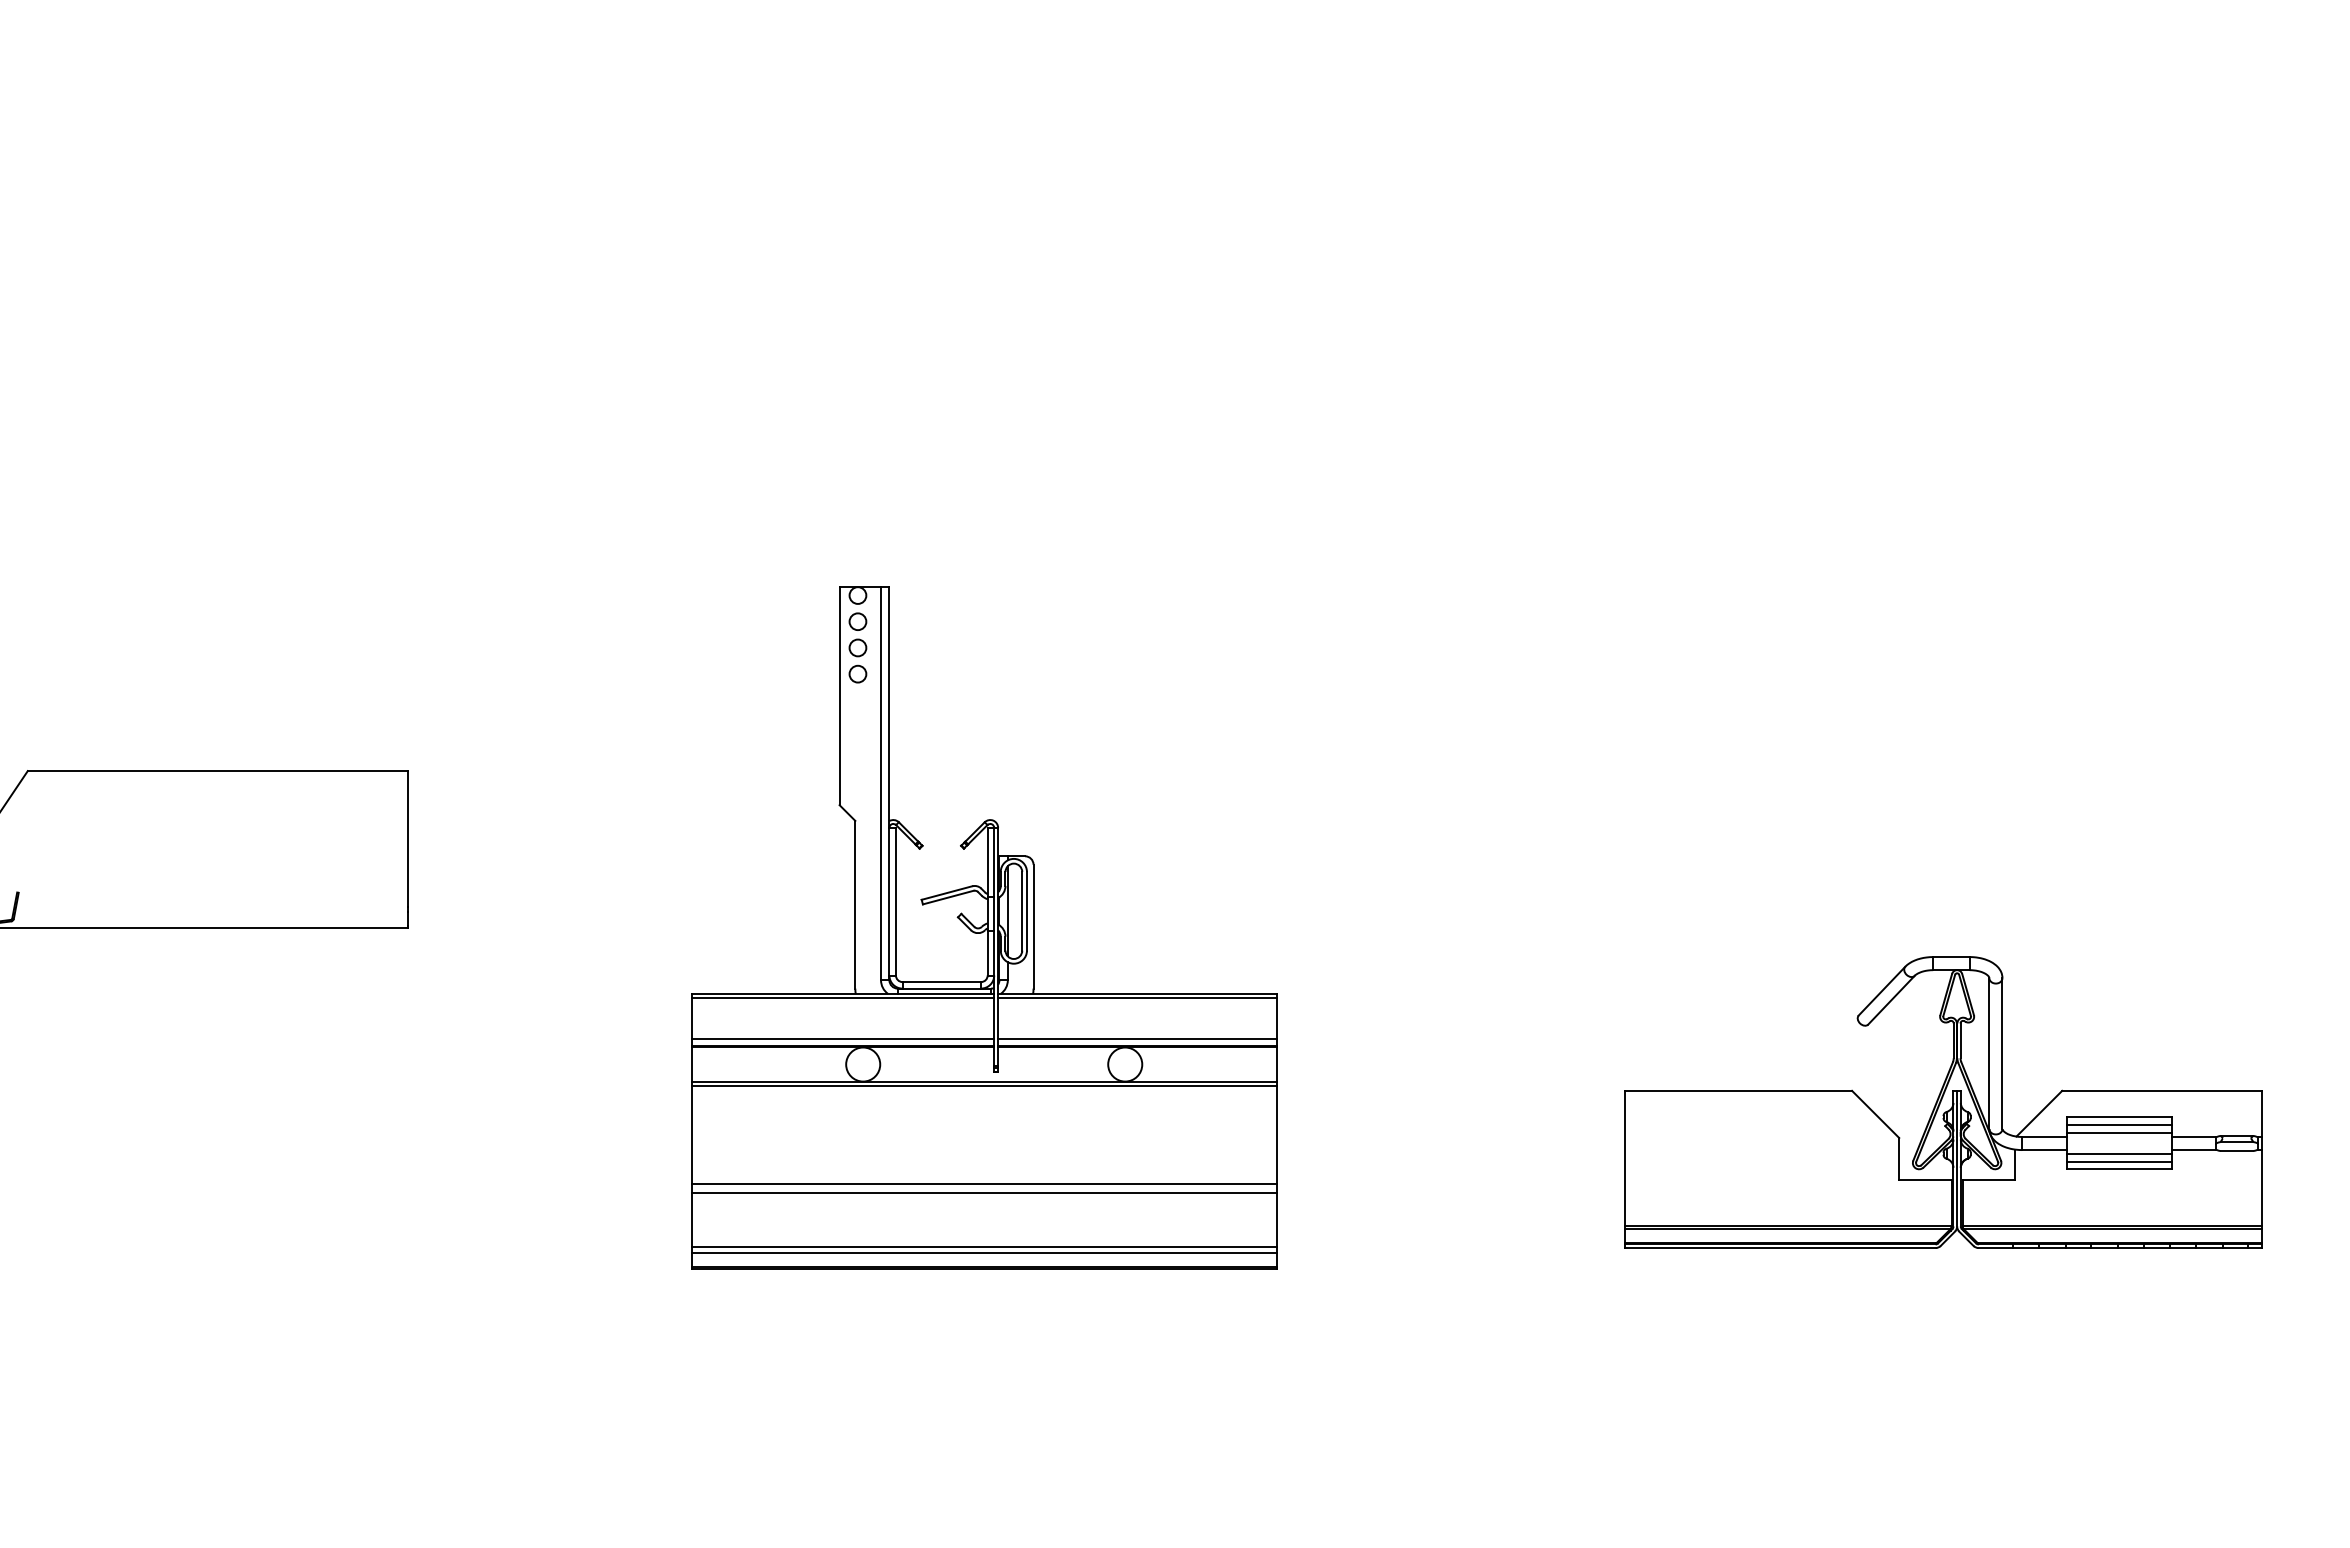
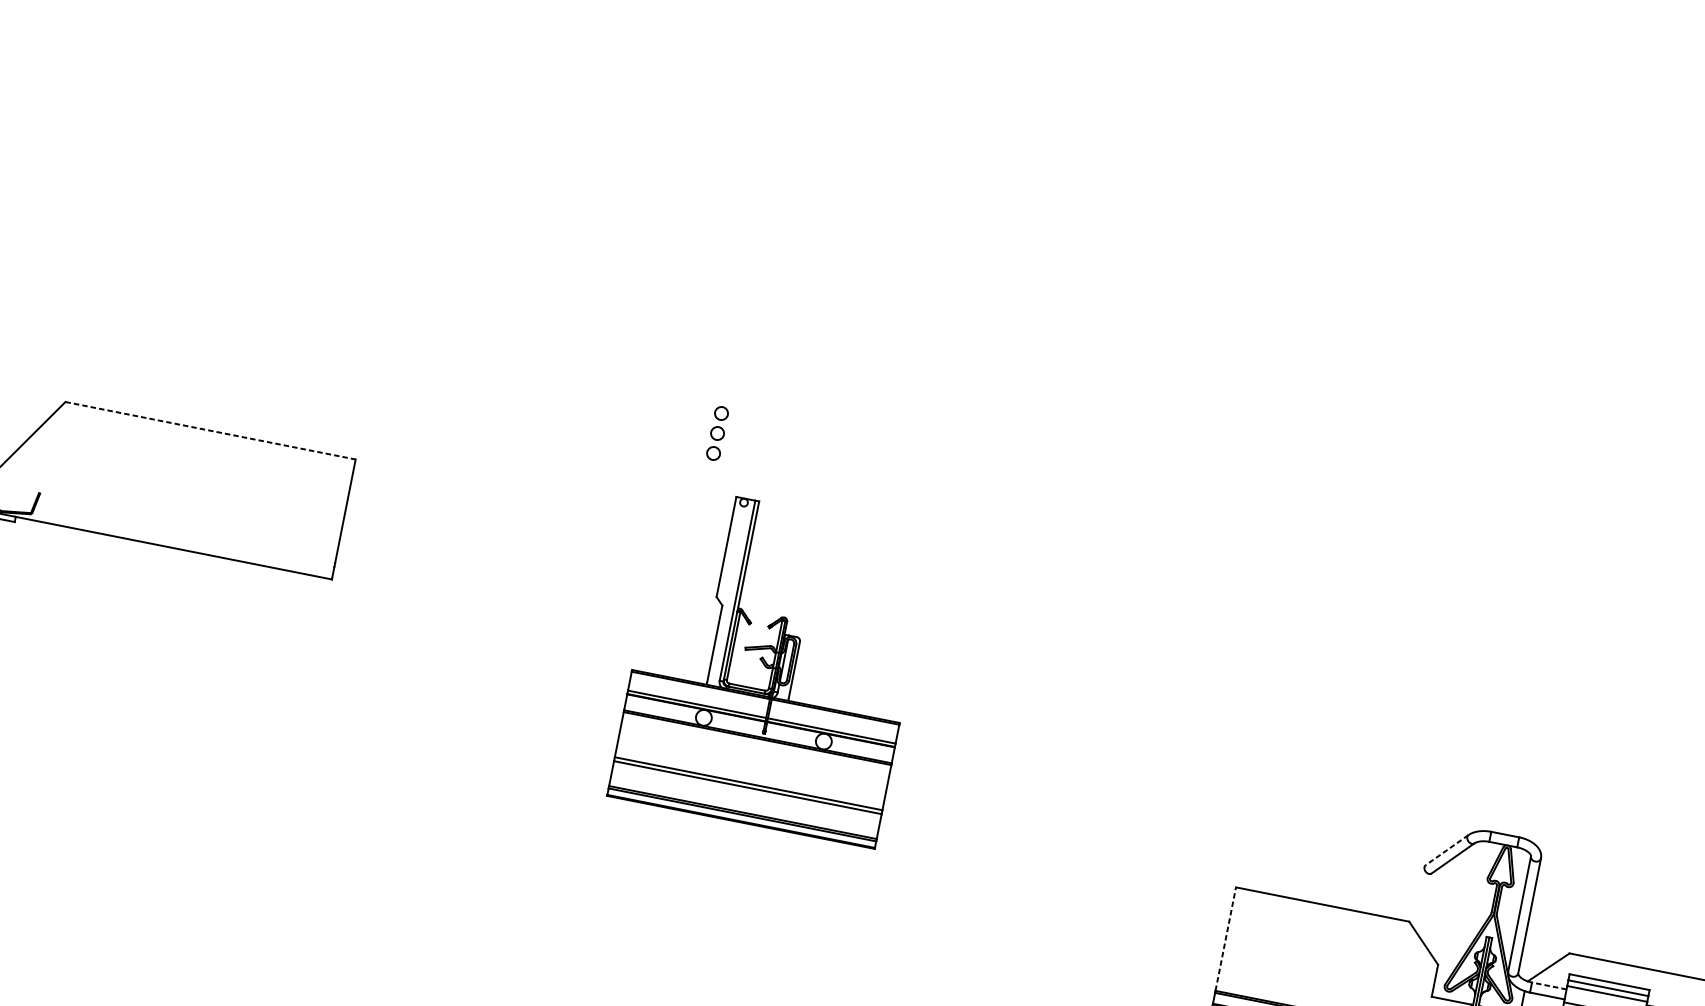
line: (218, 771) -> (210, 431), solid -> dashed
part: (984, 927) -> (771, 665), size x0.6
line: (1881, 991) -> (1446, 850), solid -> dashed
line: (2044, 1136) -> (1549, 985), solid -> dashed
line: (1625, 1158) -> (1226, 939), solid -> dashed

